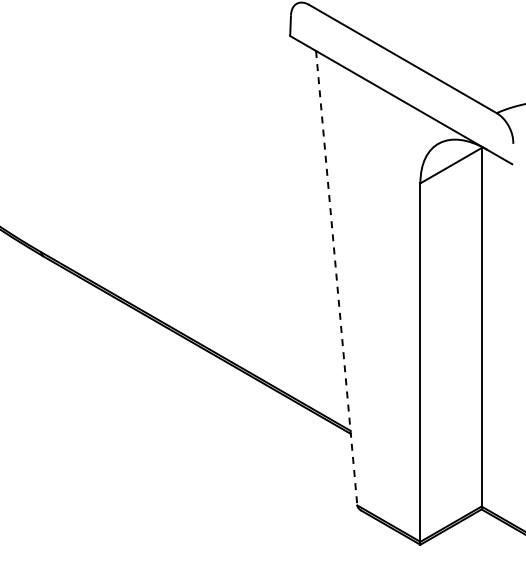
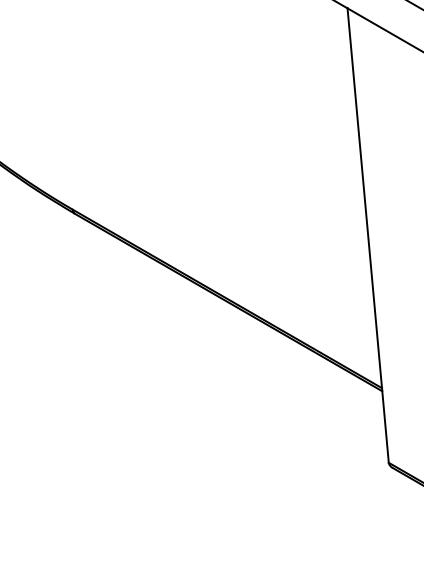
line: (336, 278) -> (367, 235), dashed -> solid

